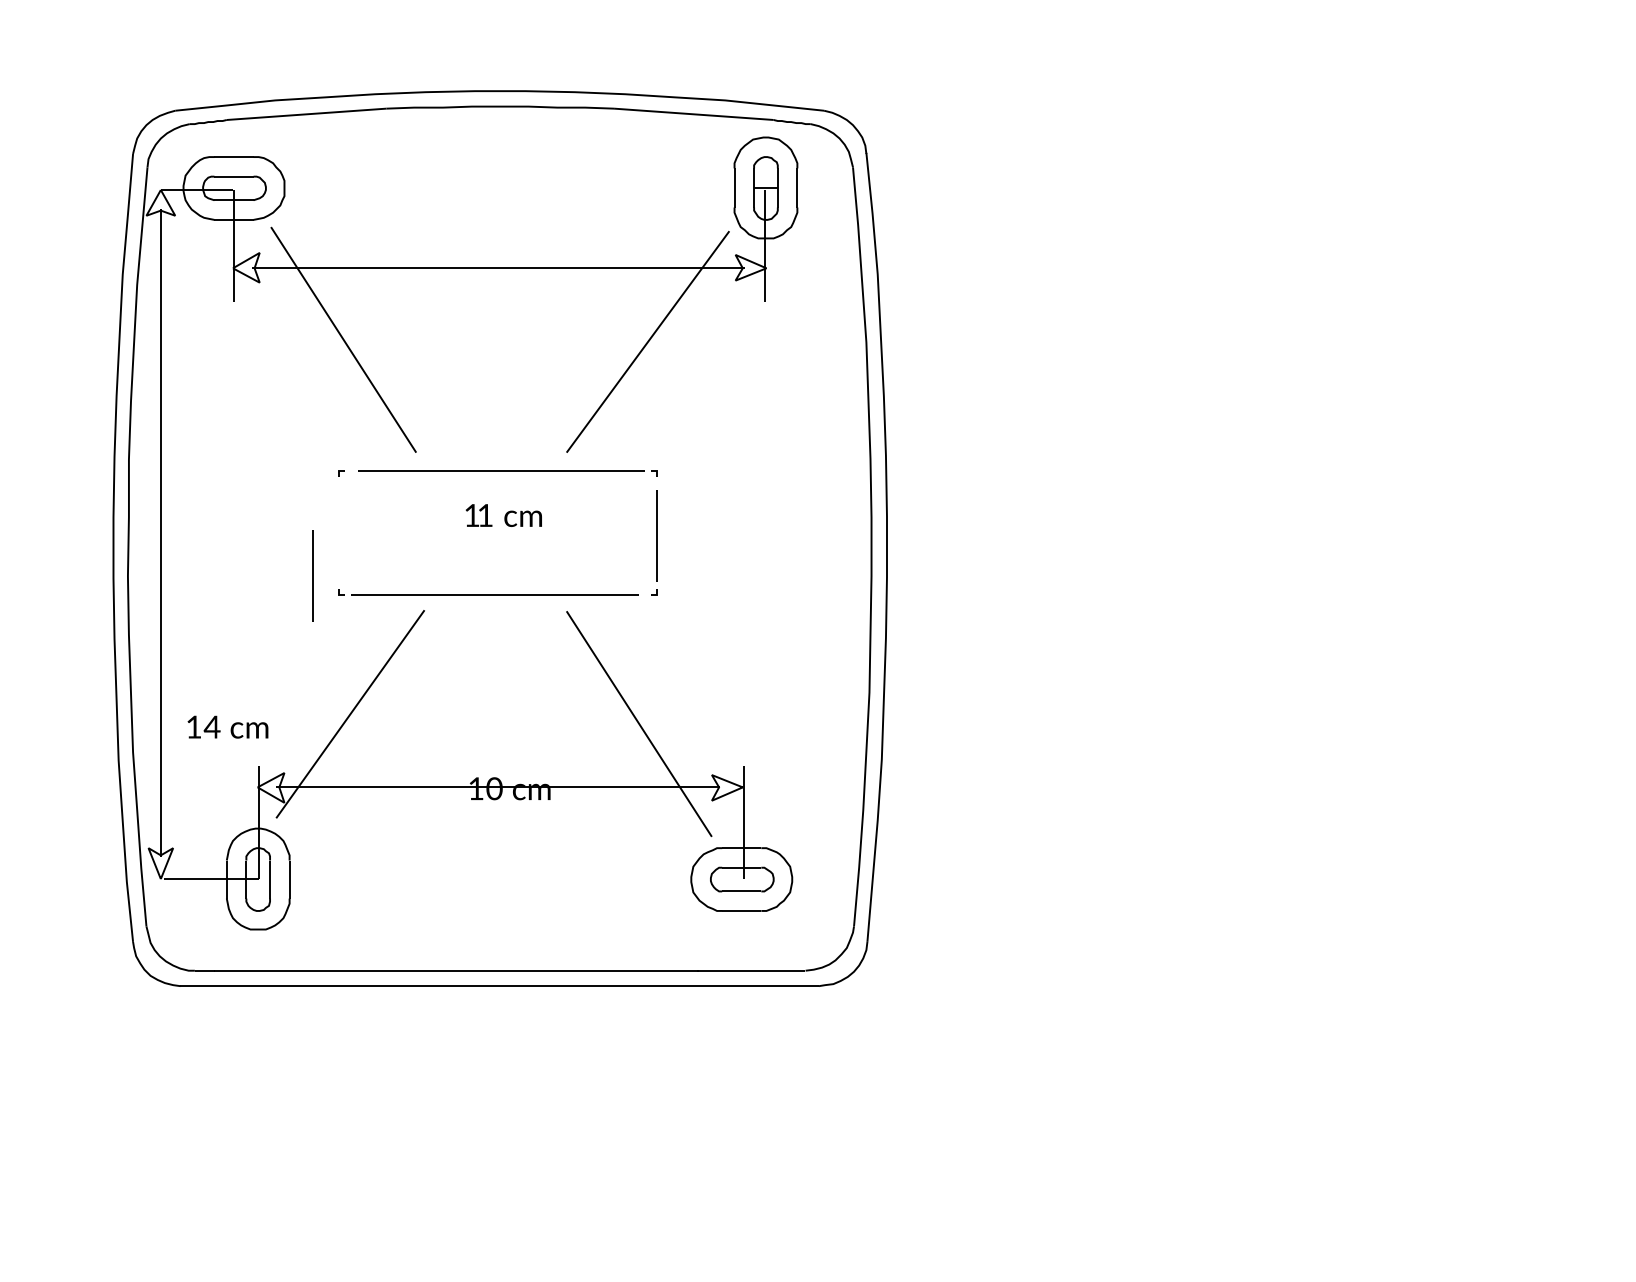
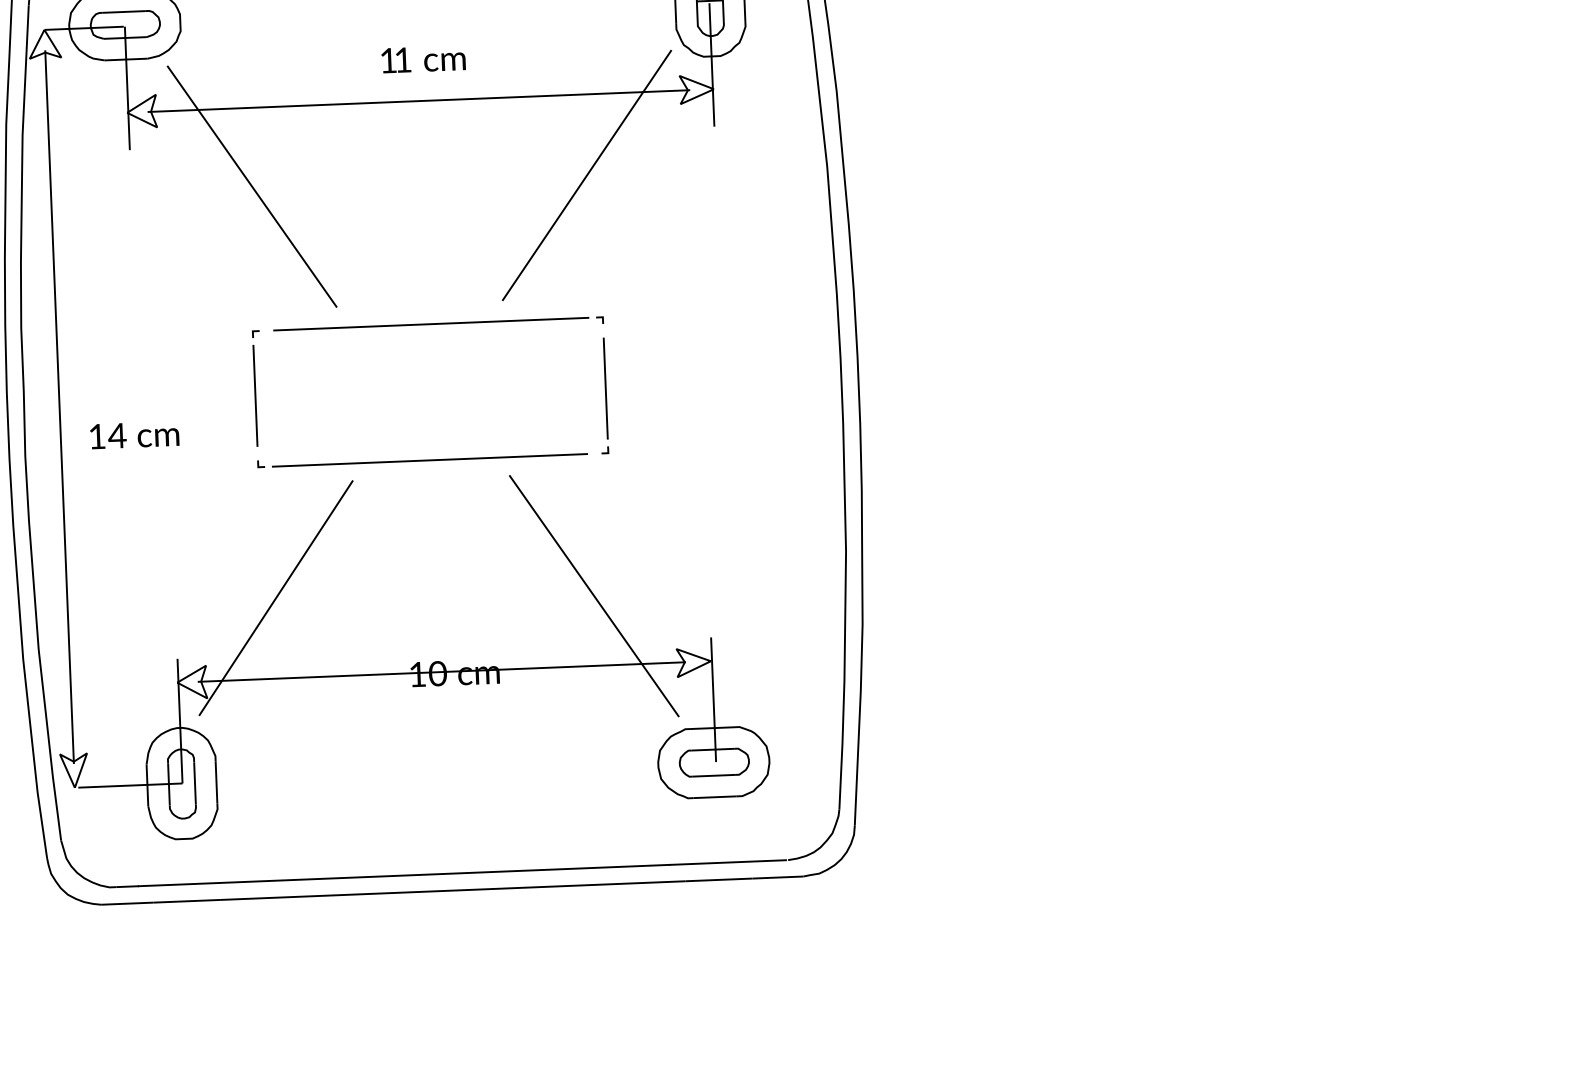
text: (503, 515) -> (423, 59), moved
line: (312, 575) -> (254, 395), moved
text: (227, 726) -> (134, 434), moved

